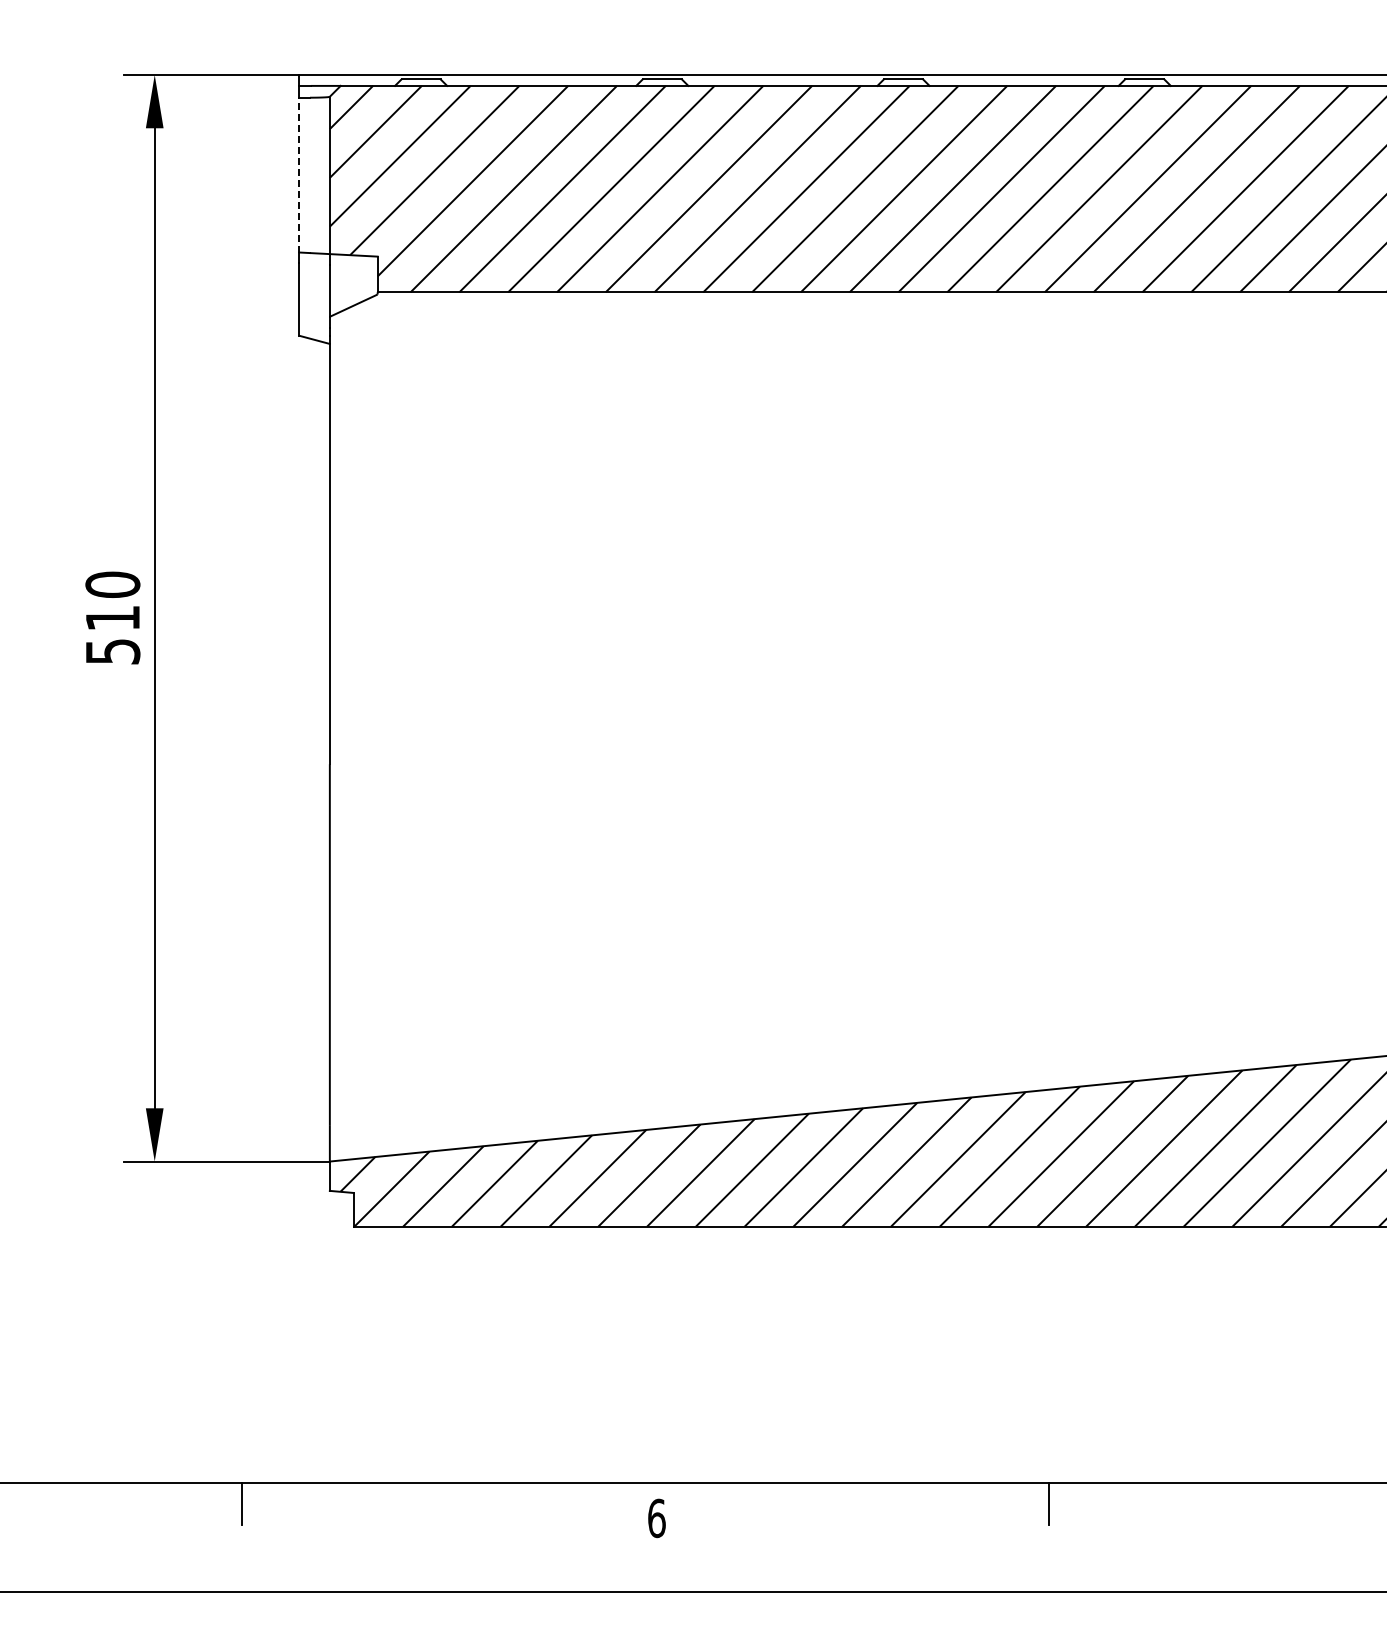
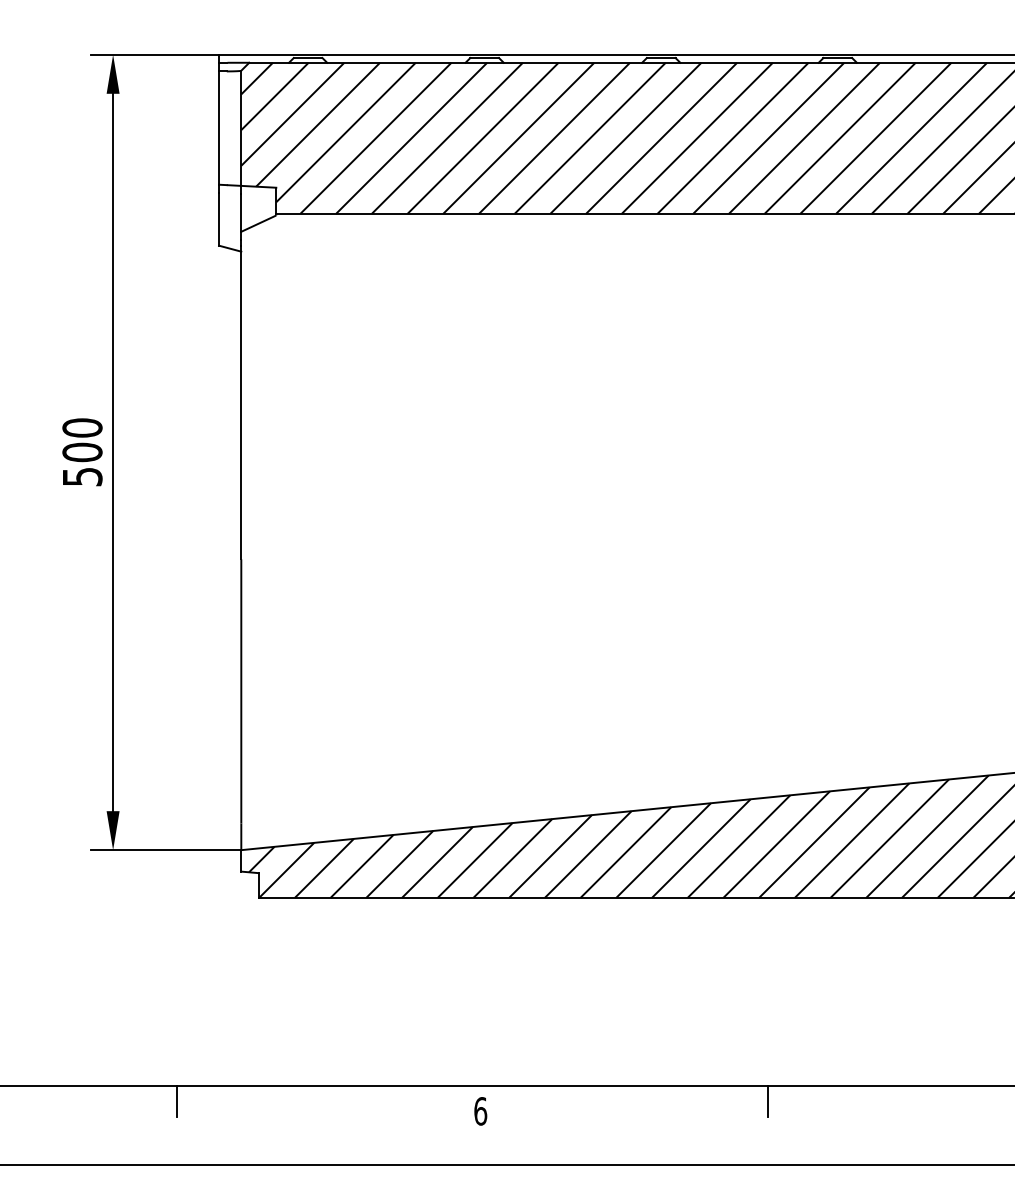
line: (299, 174) -> (219, 127), dashed -> solid
text: (112, 618) -> (82, 452), 510 -> 500

